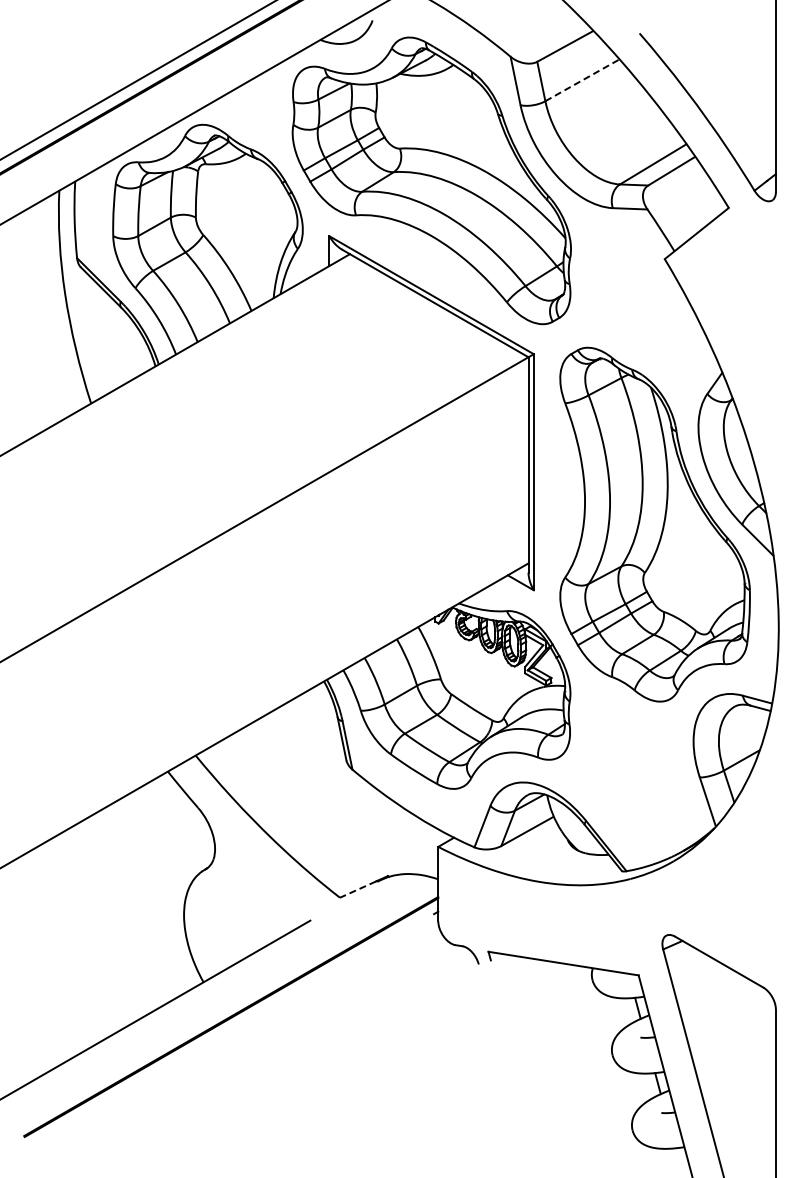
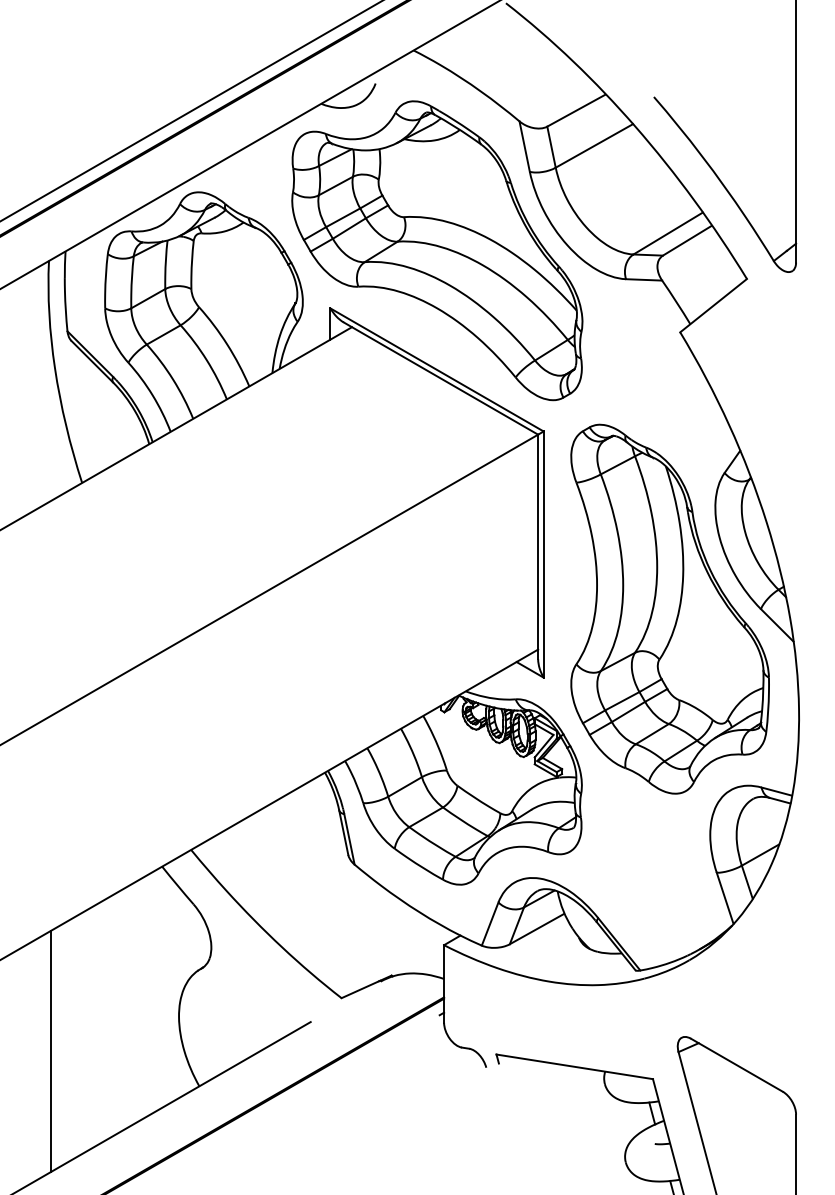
line: (582, 80) -> (594, 146), dashed -> solid
line: (357, 889) -> (359, 989), dashed -> solid
line: (61, 948) -> (51, 1051), added

